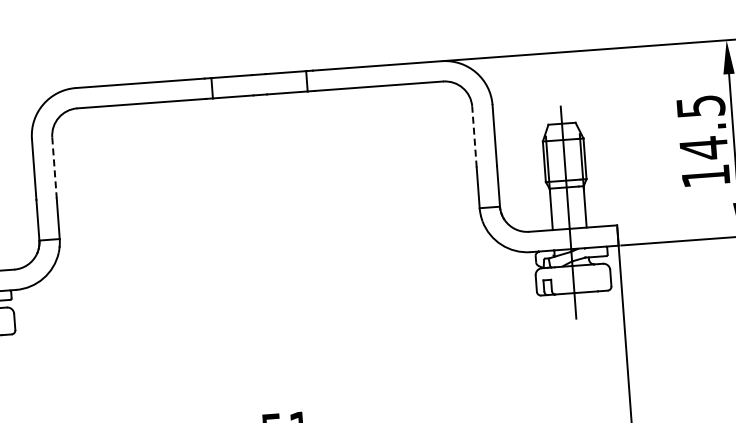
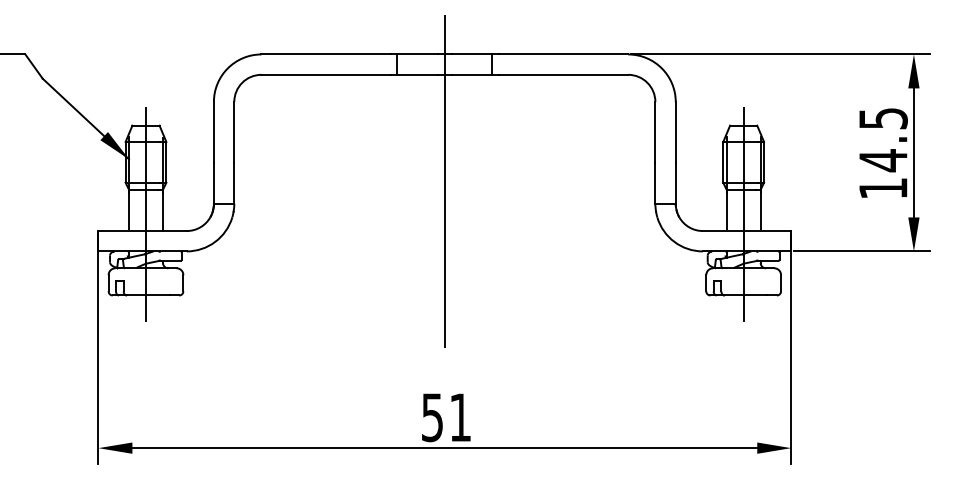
line: (474, 137) -> (655, 132), dashed -> solid
line: (54, 167) -> (234, 132), dashed -> solid
line: (267, 202) -> (444, 182), added

